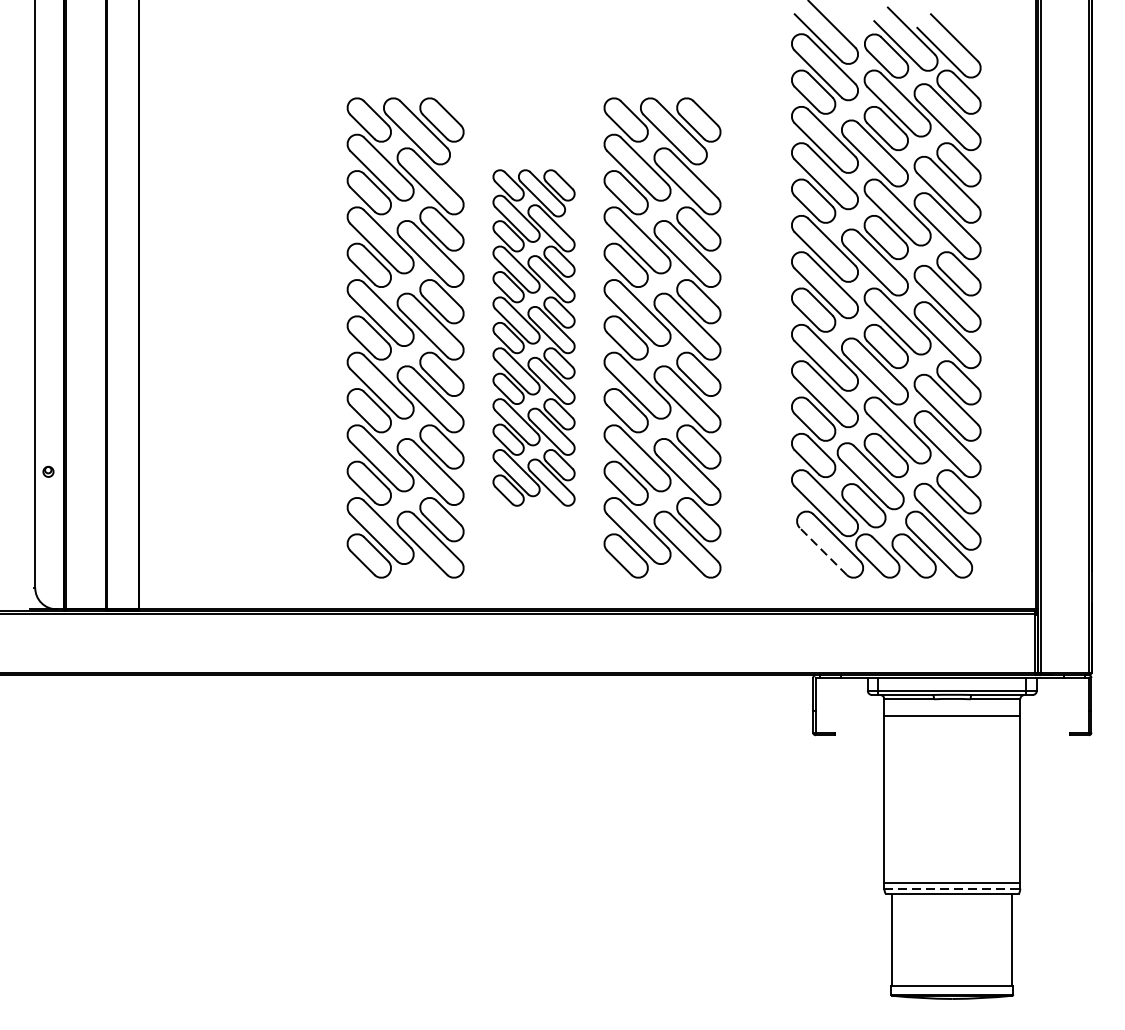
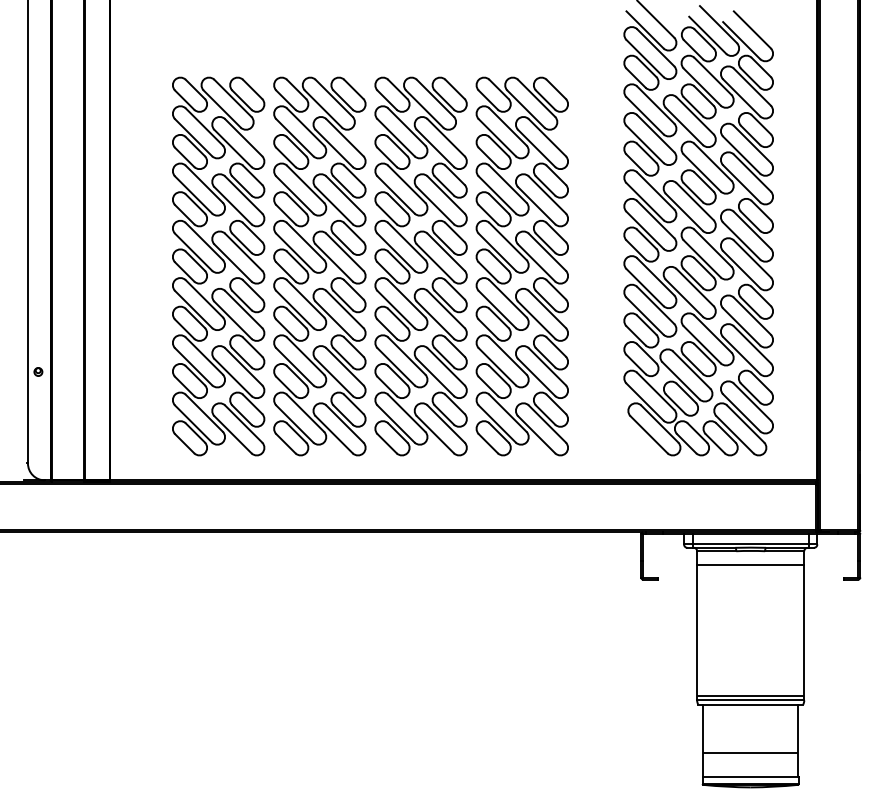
part: (276, 337) -> (218, 266), added
part: (533, 337) -> (420, 266), size x1.43
line: (822, 551) -> (648, 434), dashed -> solid
line: (952, 888) -> (750, 700), dashed -> solid
line: (952, 954) -> (750, 752), added

